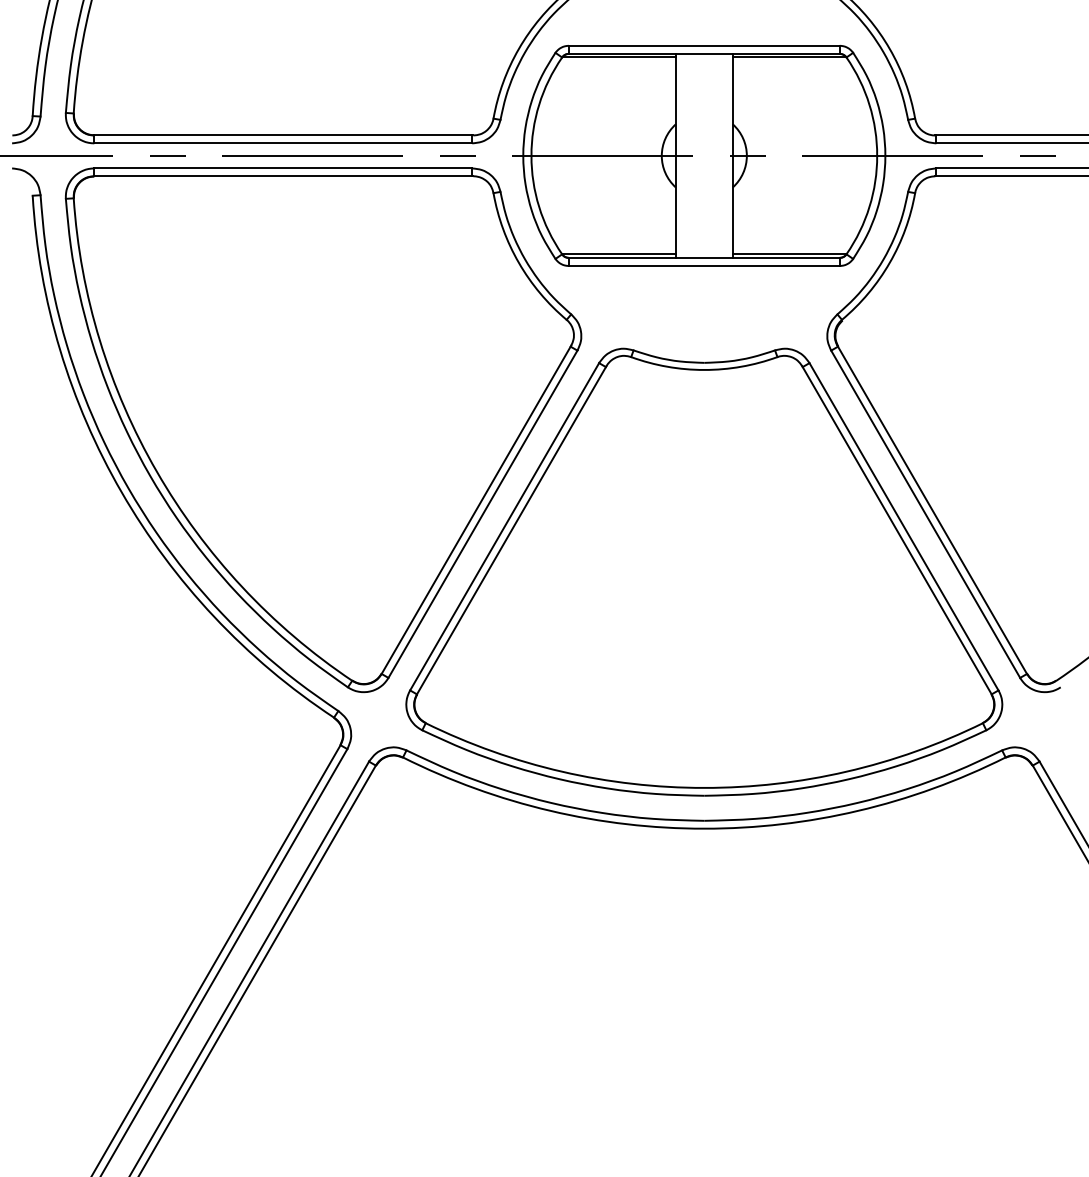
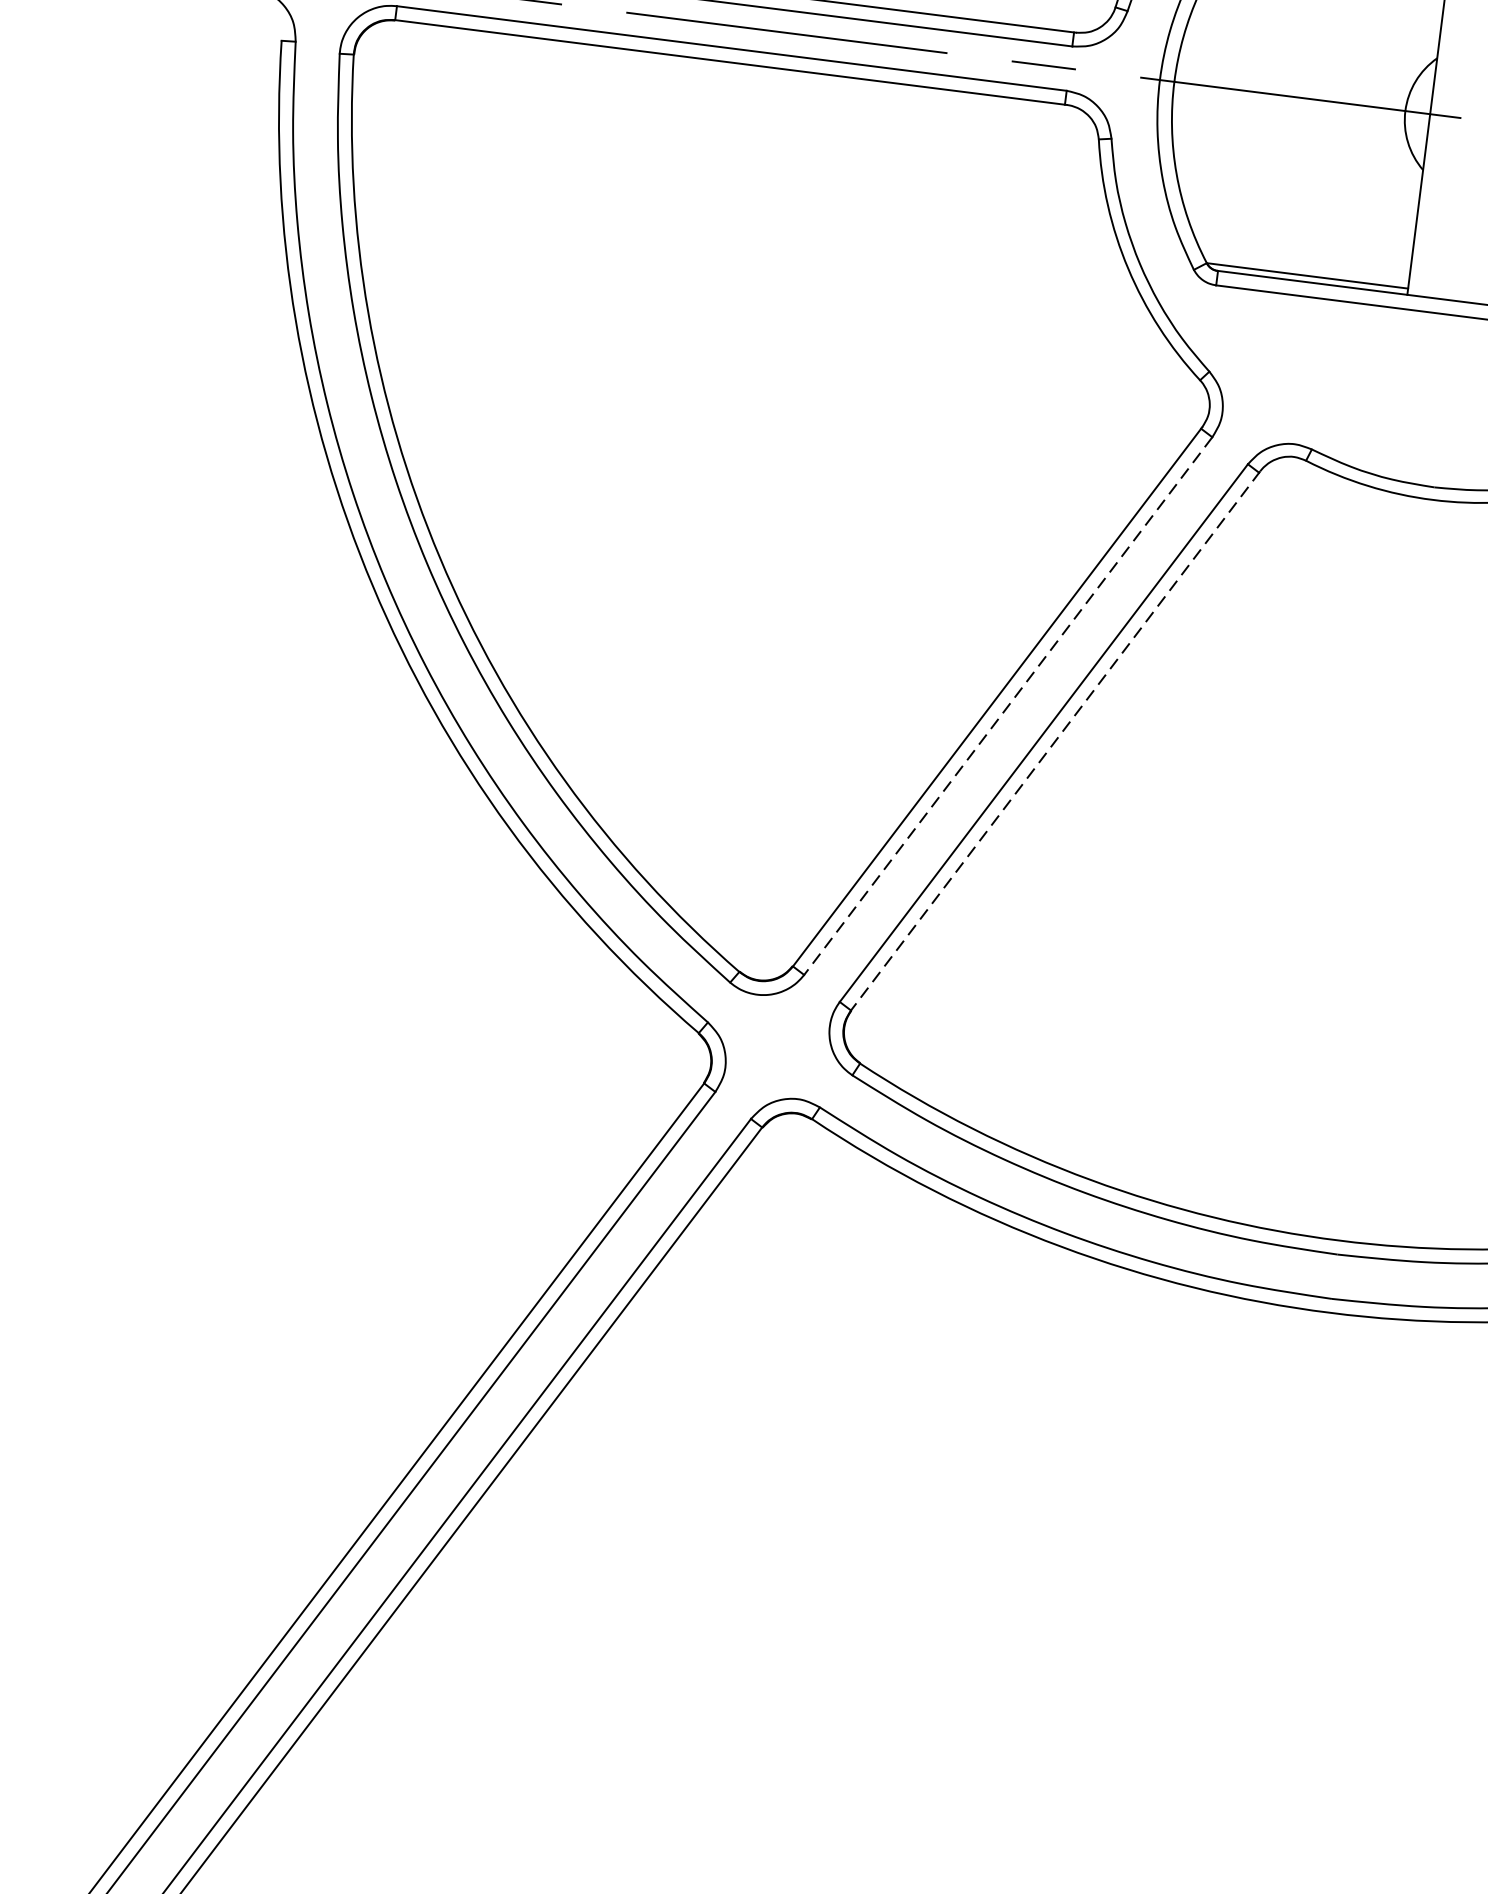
line: (482, 514) -> (1007, 706), solid -> dashed
line: (511, 530) -> (1055, 741), solid -> dashed

